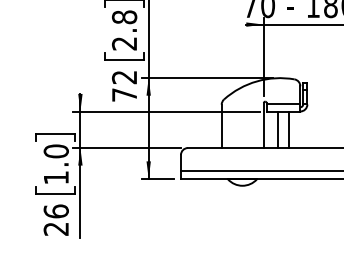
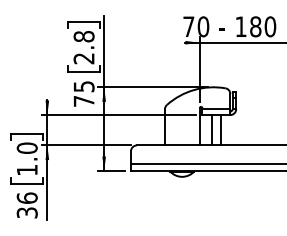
text: (123, 77) -> (83, 86), 72 -> 75
text: (56, 228) -> (27, 212), 26 -> 36

